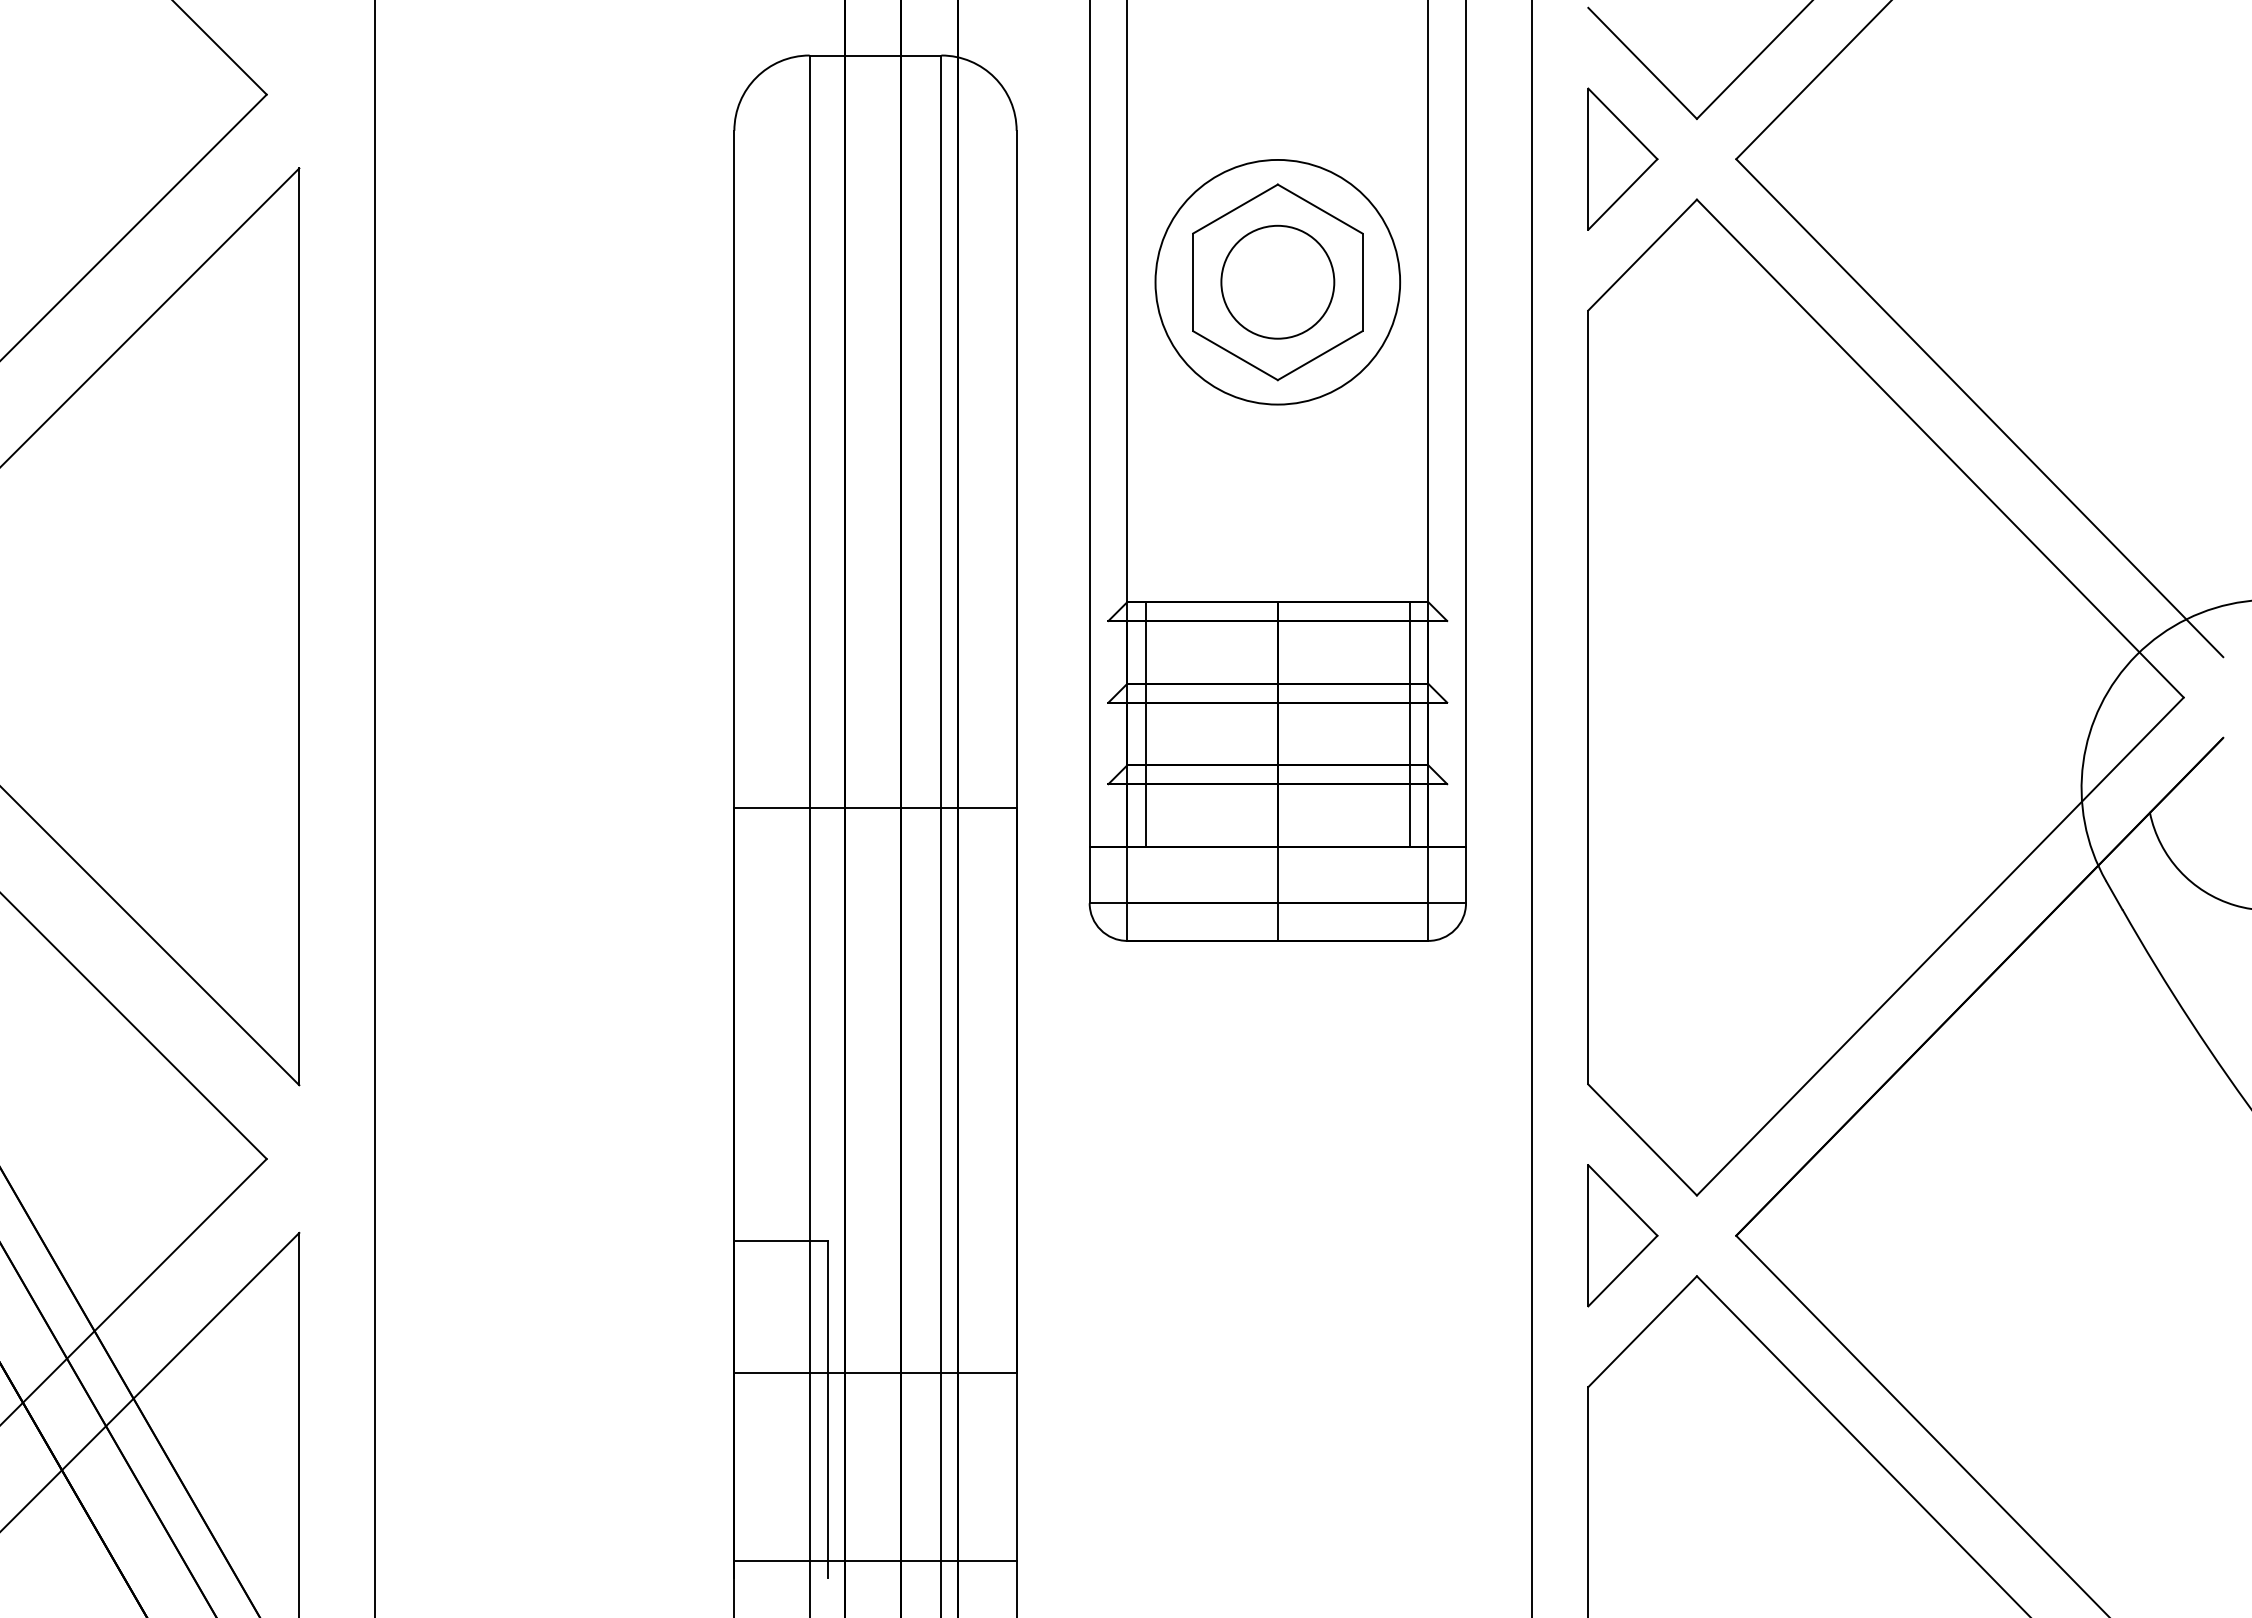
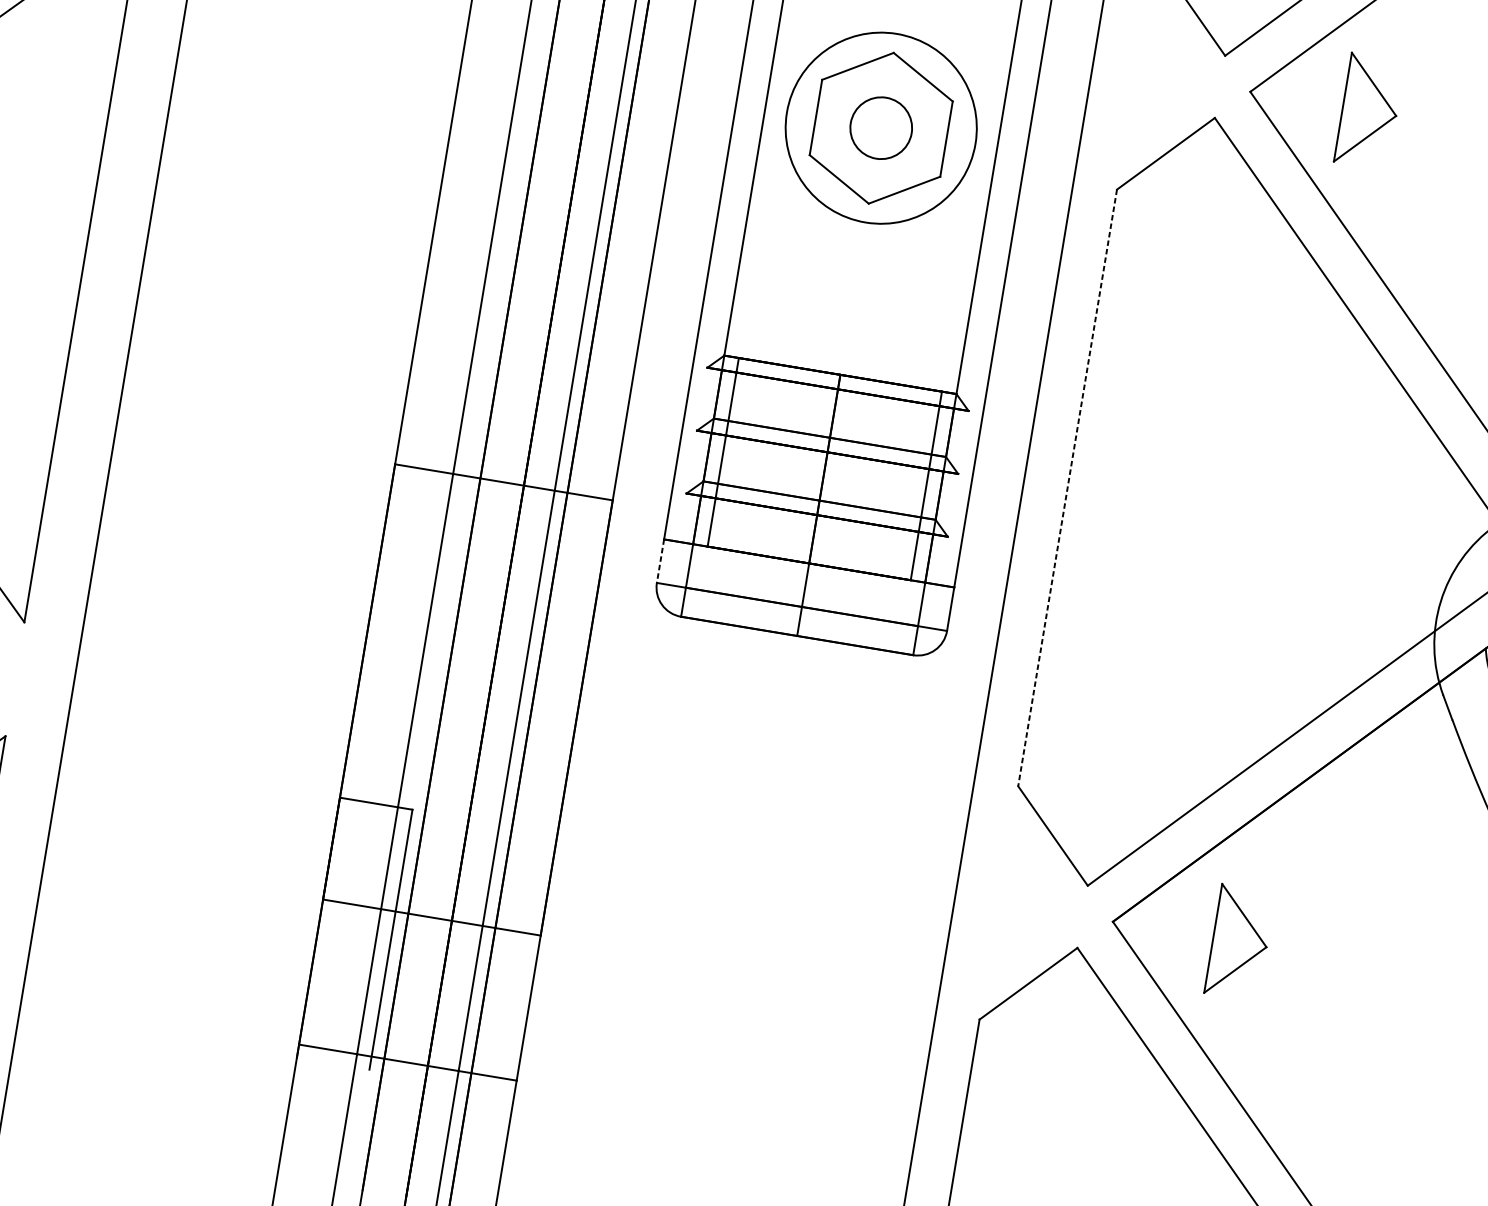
part: (1622, 158) -> (1369, 110), moved
circle: (1277, 281) -> (881, 127), size x0.7
line: (1588, 697) -> (1067, 487), solid -> dashed
line: (1089, 875) -> (660, 561), solid -> dashed
part: (1622, 1235) -> (1239, 942), moved

